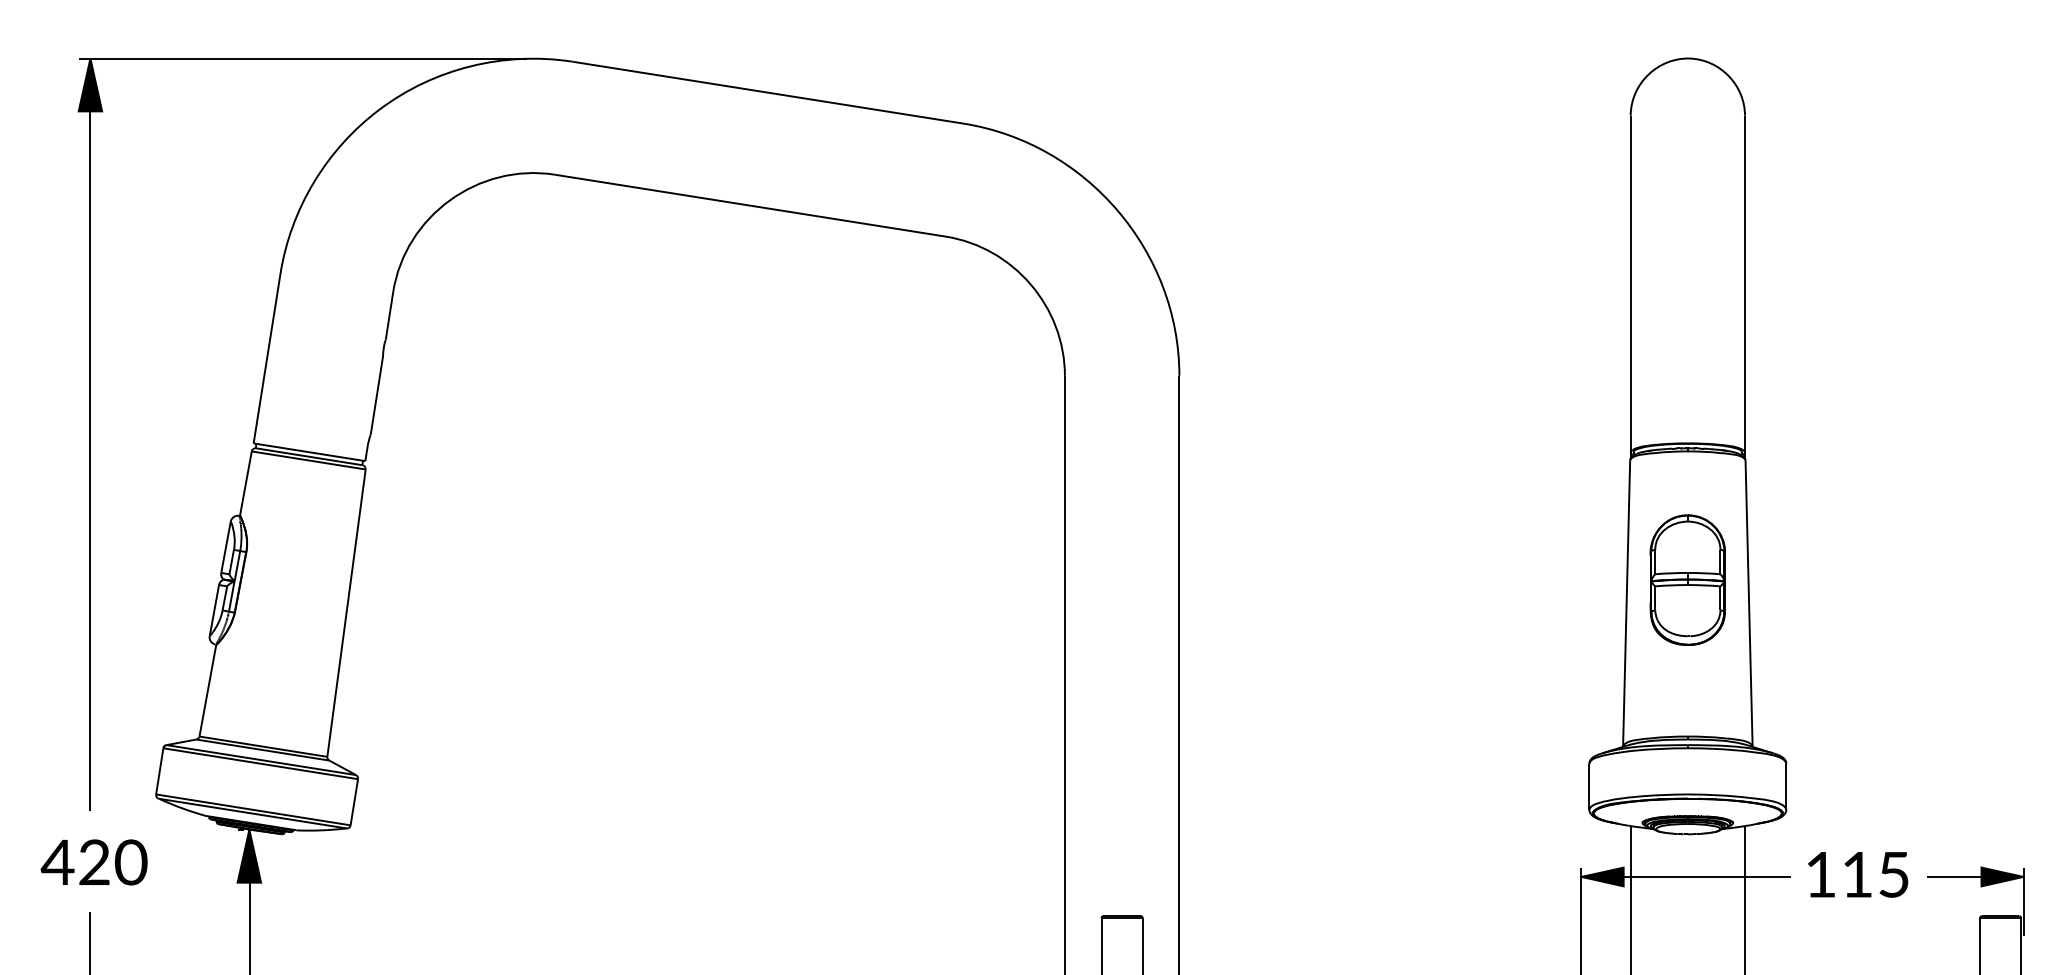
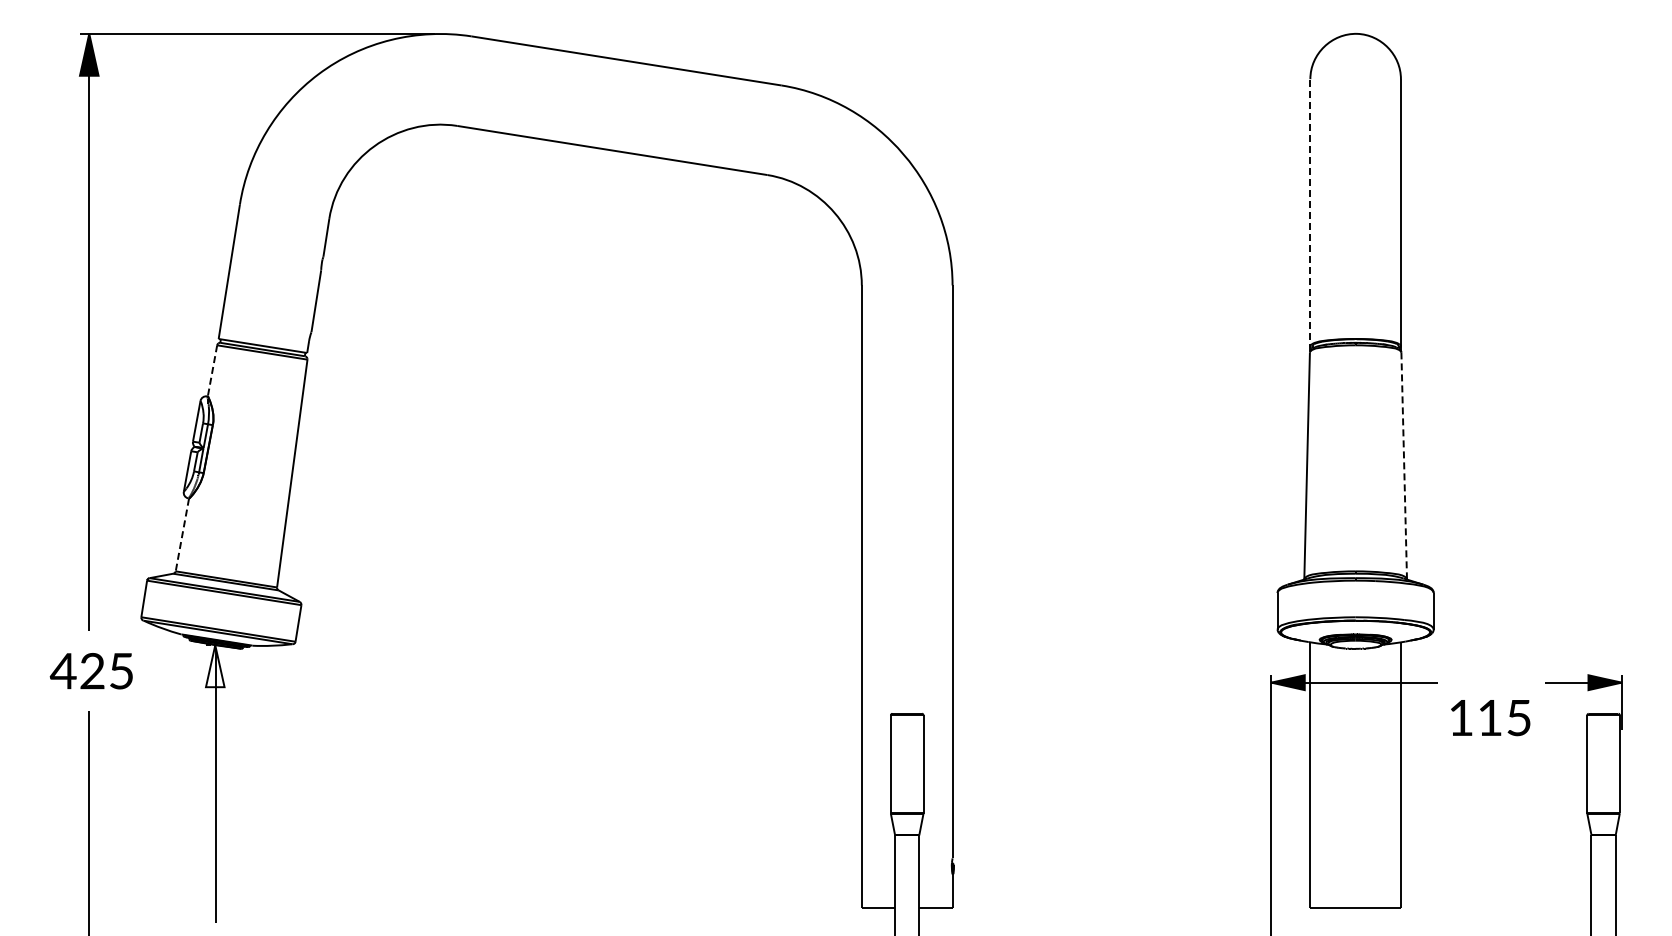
line: (1630, 286) -> (1310, 214), solid -> dashed
line: (245, 483) -> (212, 370), solid -> dashed
part: (1687, 580) -> (1355, 447), removed
line: (1749, 604) -> (1404, 466), solid -> dashed
line: (208, 691) -> (182, 535), solid -> dashed
fill: (248, 856) -> (214, 666), removed
text: (131, 861) -> (121, 670), 420 -> 425
text: (1857, 875) -> (1490, 718), moved

